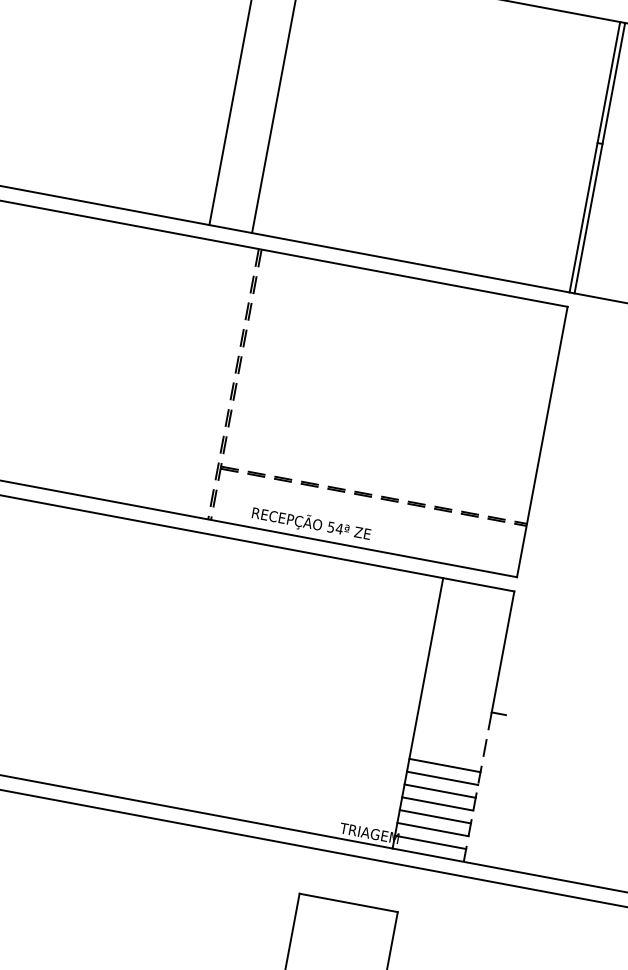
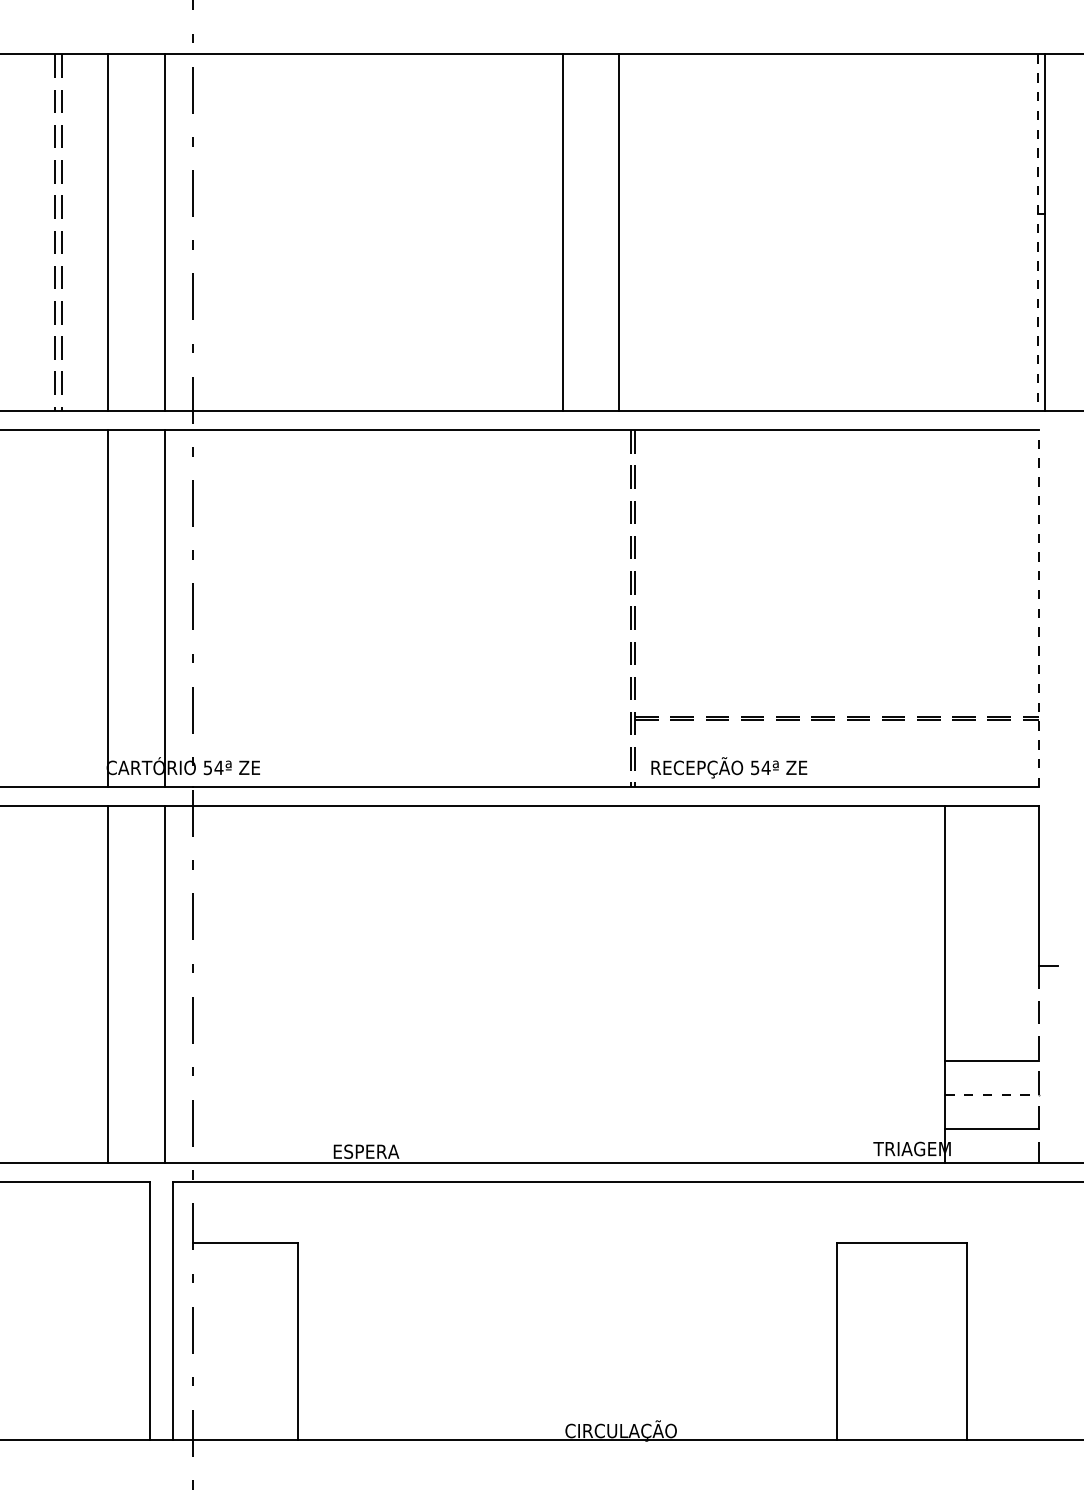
line: (595, 157) -> (1038, 233), solid -> dashed
line: (542, 441) -> (1039, 608), solid -> dashed
text: (311, 523) -> (729, 767), moved
line: (445, 765) -> (992, 1044), removed
line: (440, 791) -> (992, 1078), removed
line: (437, 804) -> (992, 1095), solid -> dashed
line: (435, 817) -> (992, 1112), removed
line: (430, 842) -> (992, 1145), removed

